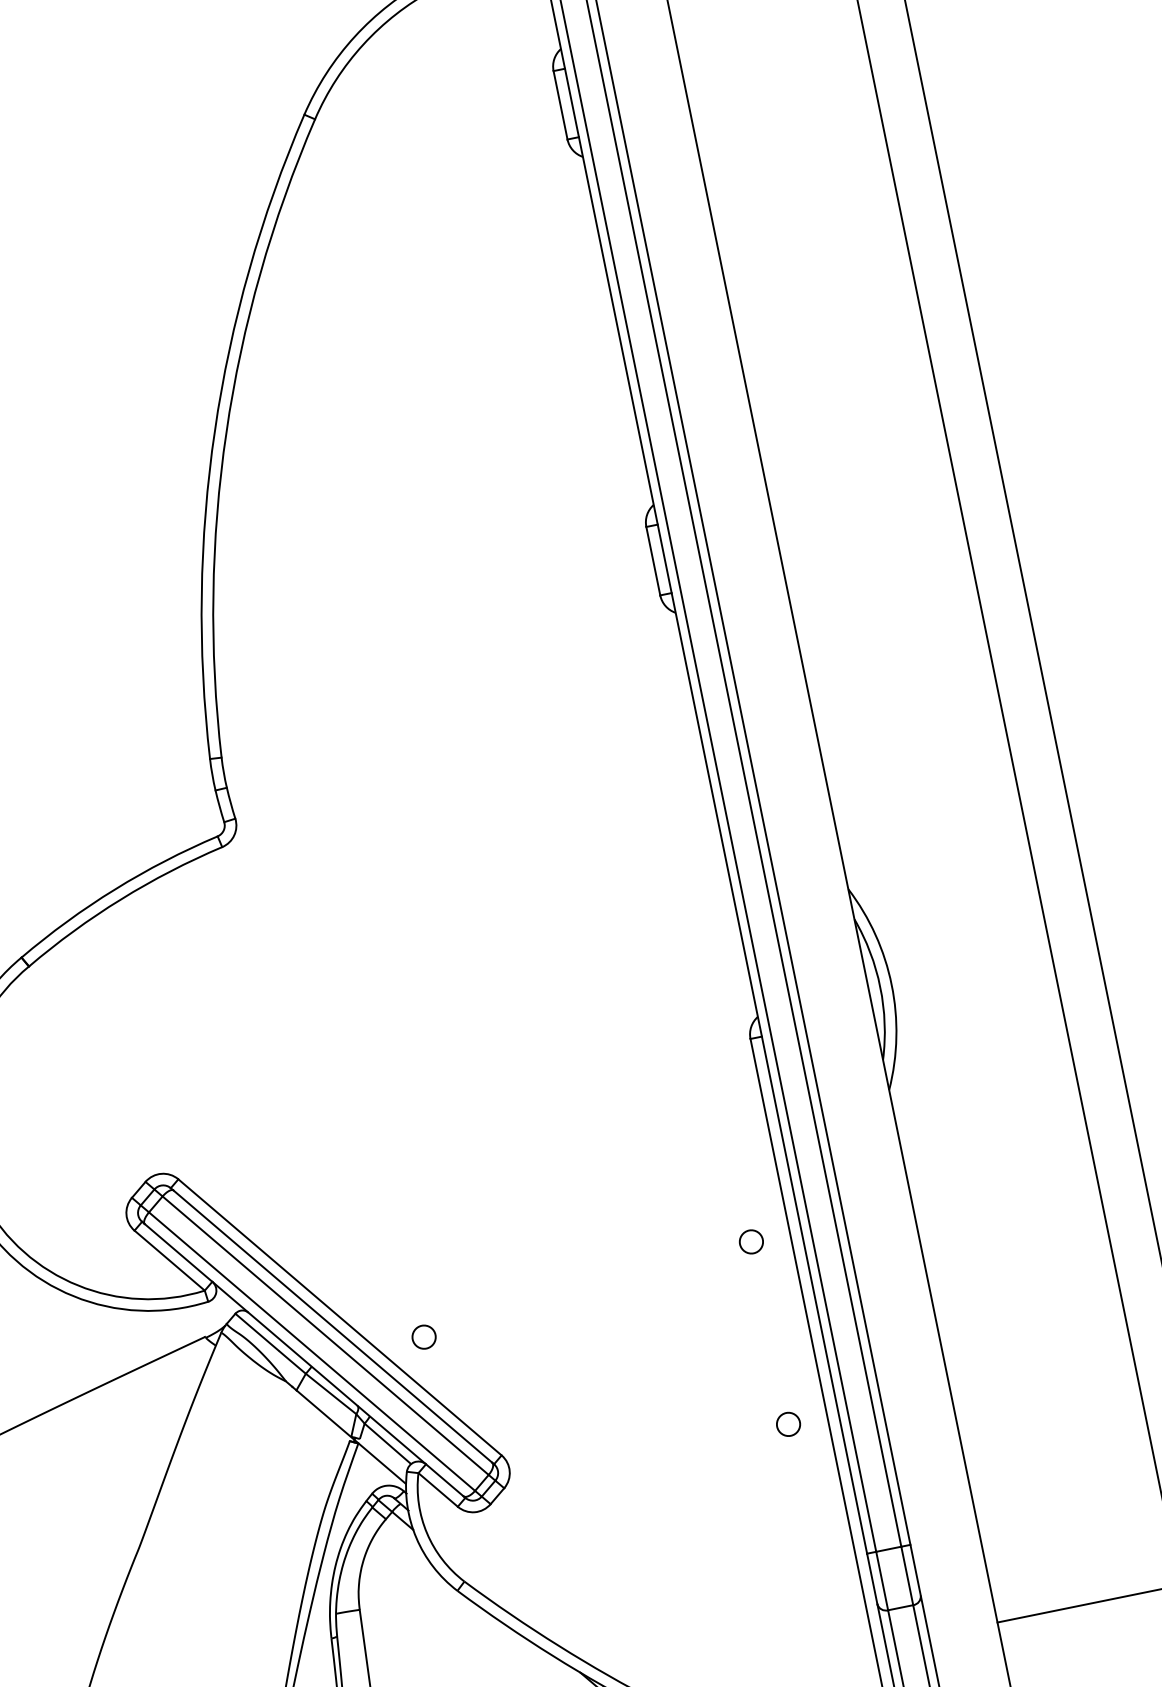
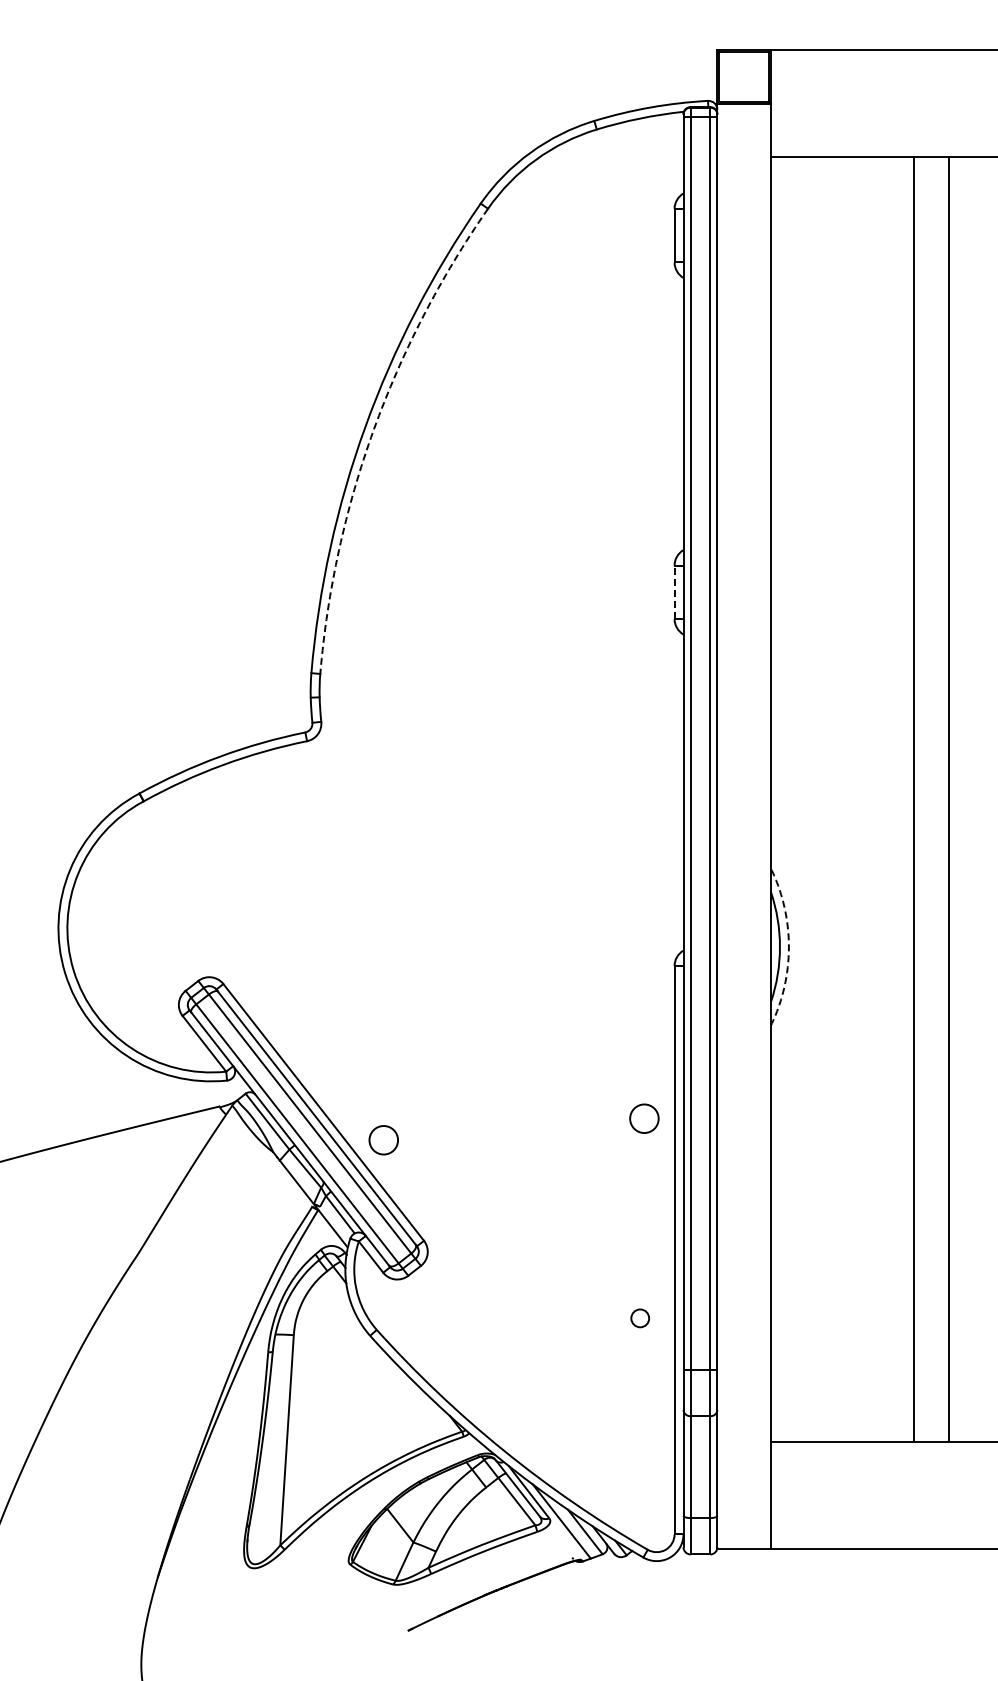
arc: (226, 432) -> (373, 430), solid -> dashed
line: (653, 561) -> (674, 592), solid -> dashed
arc: (891, 985) -> (788, 947), solid -> dashed
circle: (750, 1241) -> (643, 1118), size x1.6
circle: (423, 1336) -> (383, 1139), size x1.6
circle: (787, 1424) -> (639, 1318), moved

